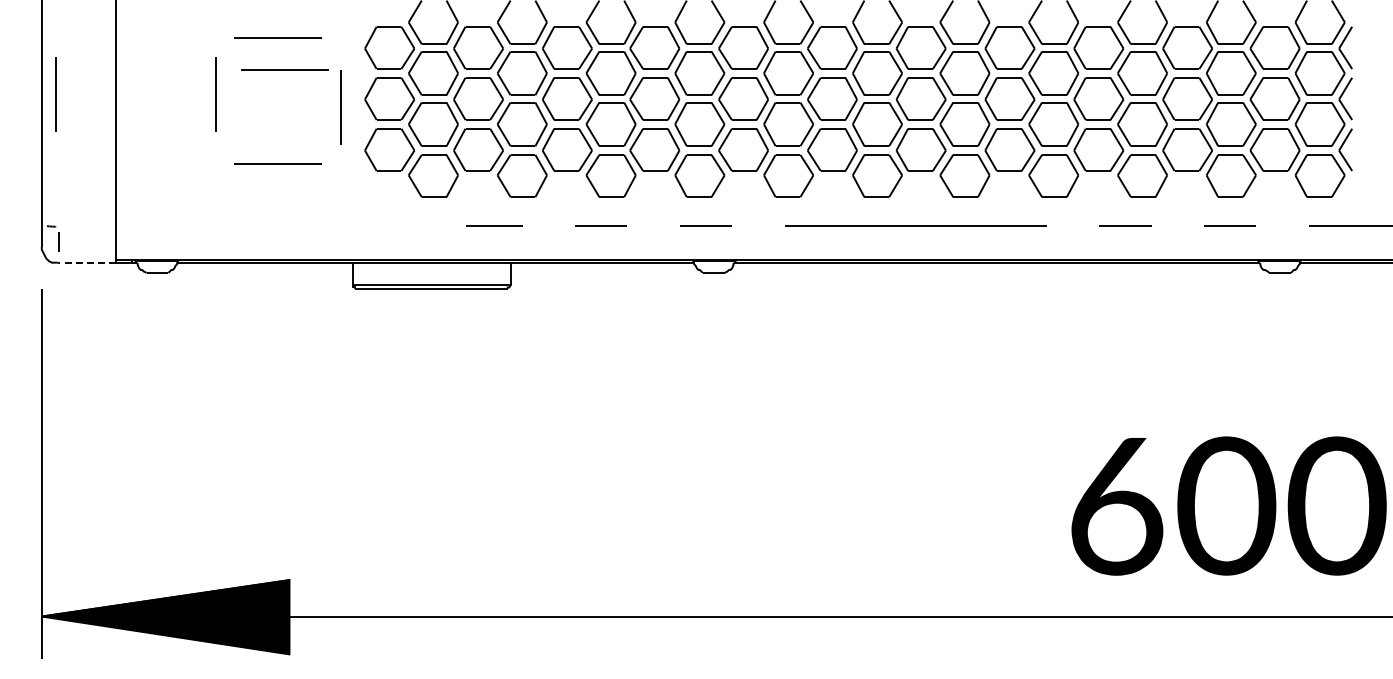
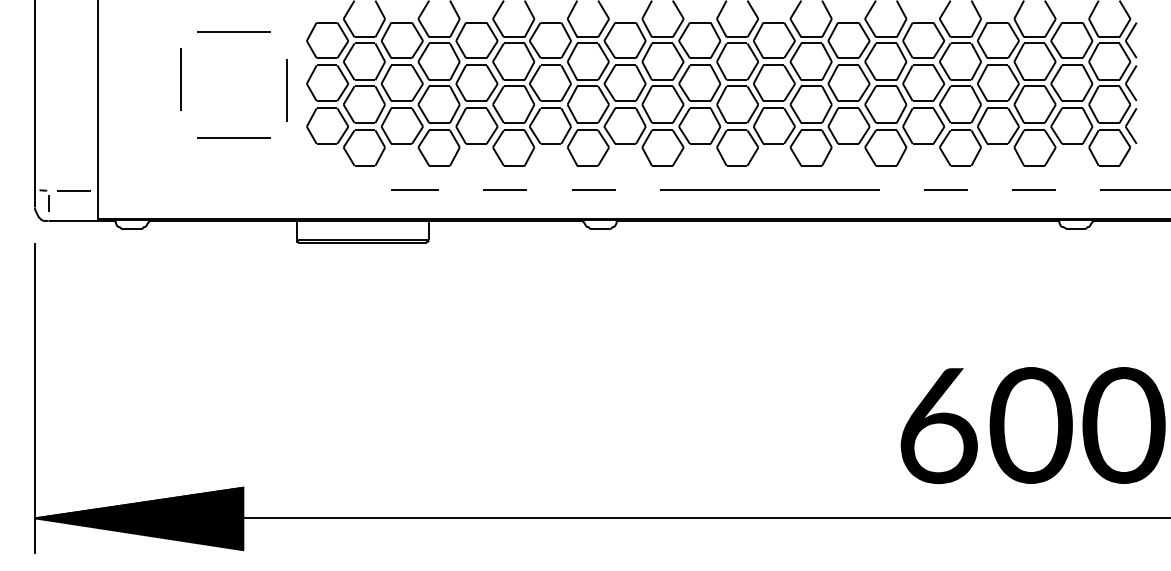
line: (284, 69) -> (239, 58), removed
line: (55, 94) -> (46, 79), removed
line: (87, 226) -> (73, 190), added
line: (86, 262) -> (72, 220), dashed -> solid

